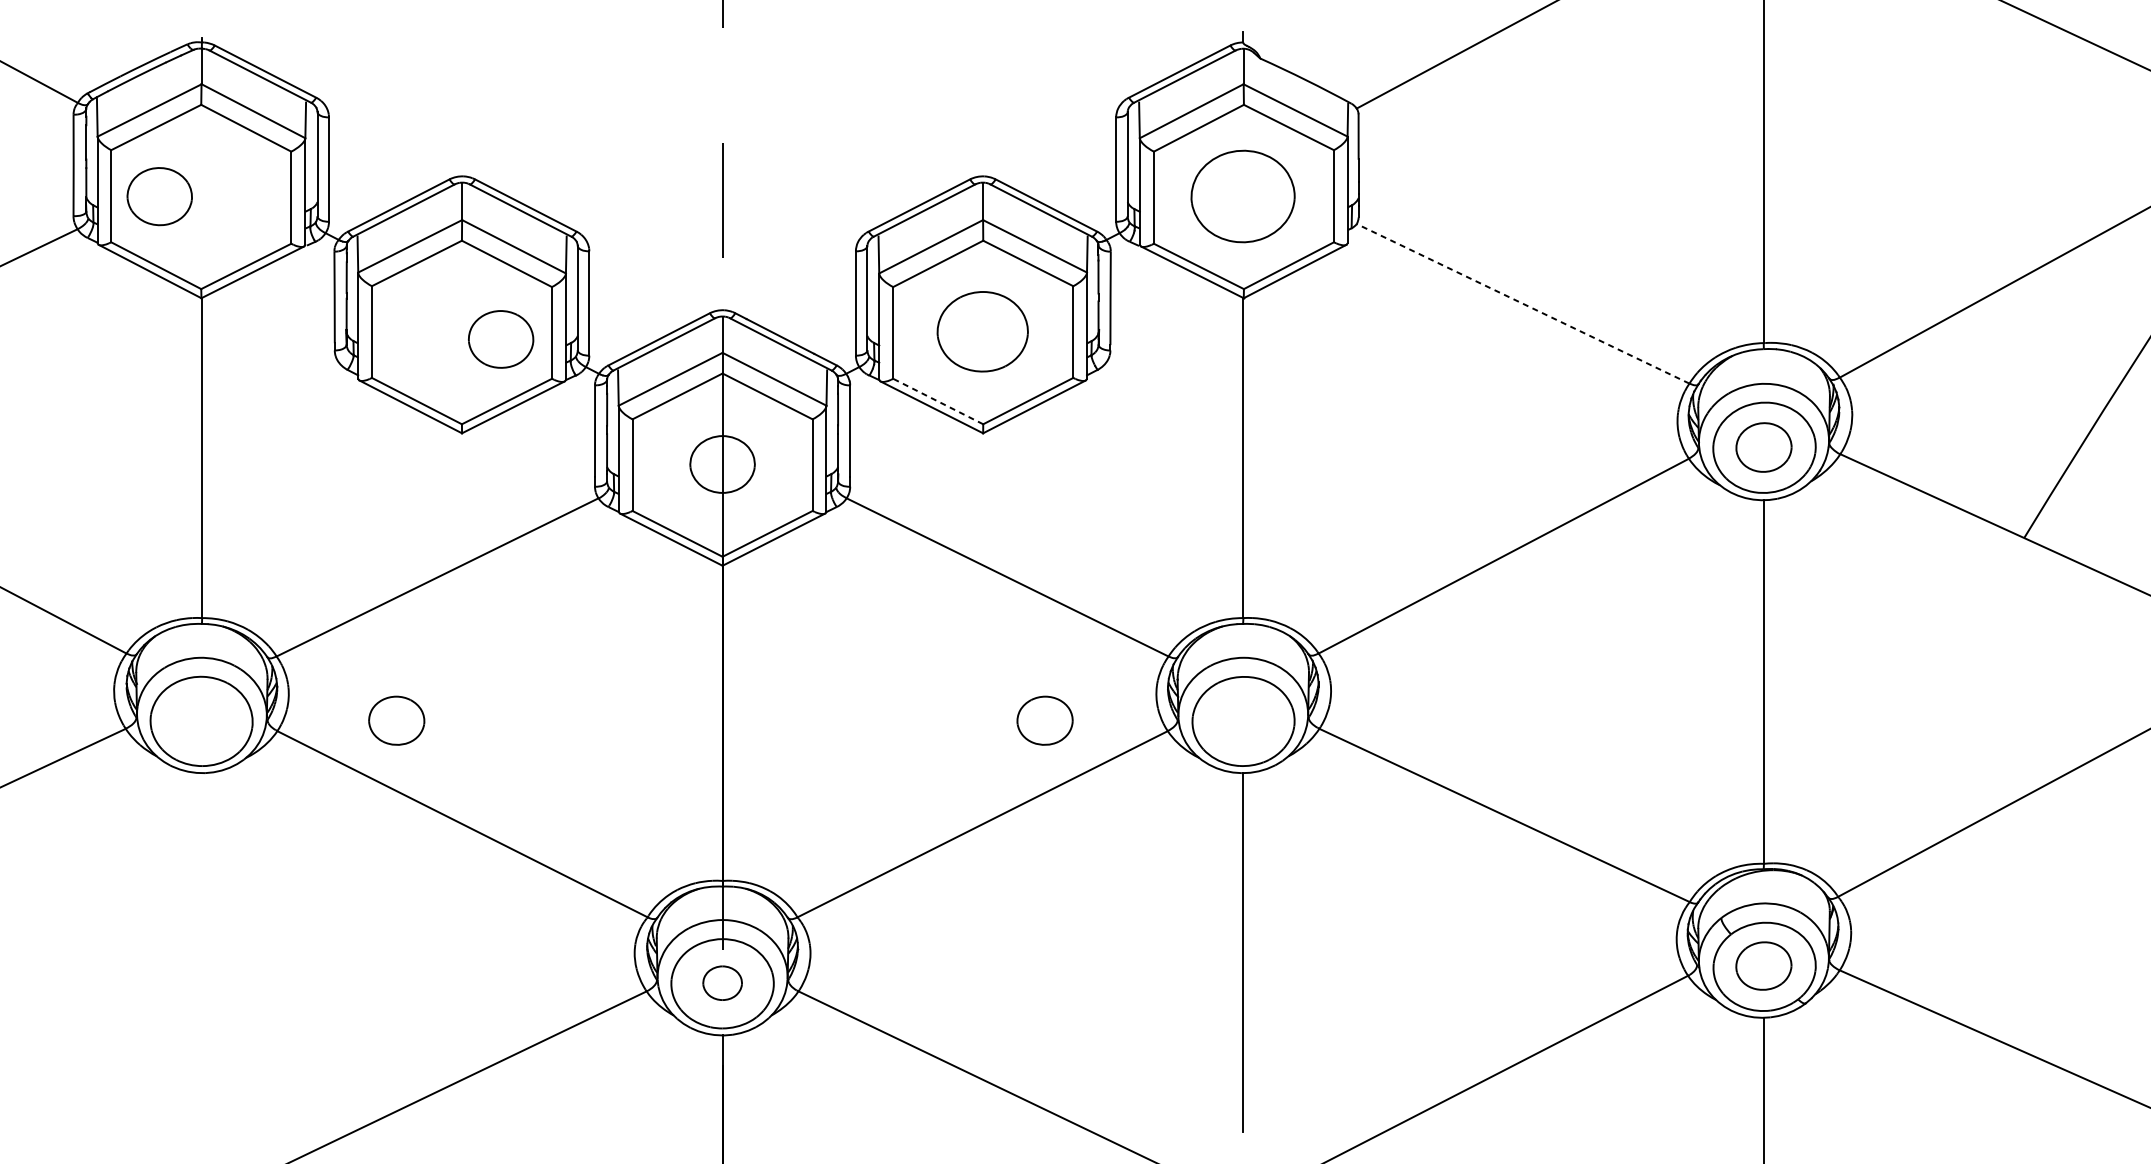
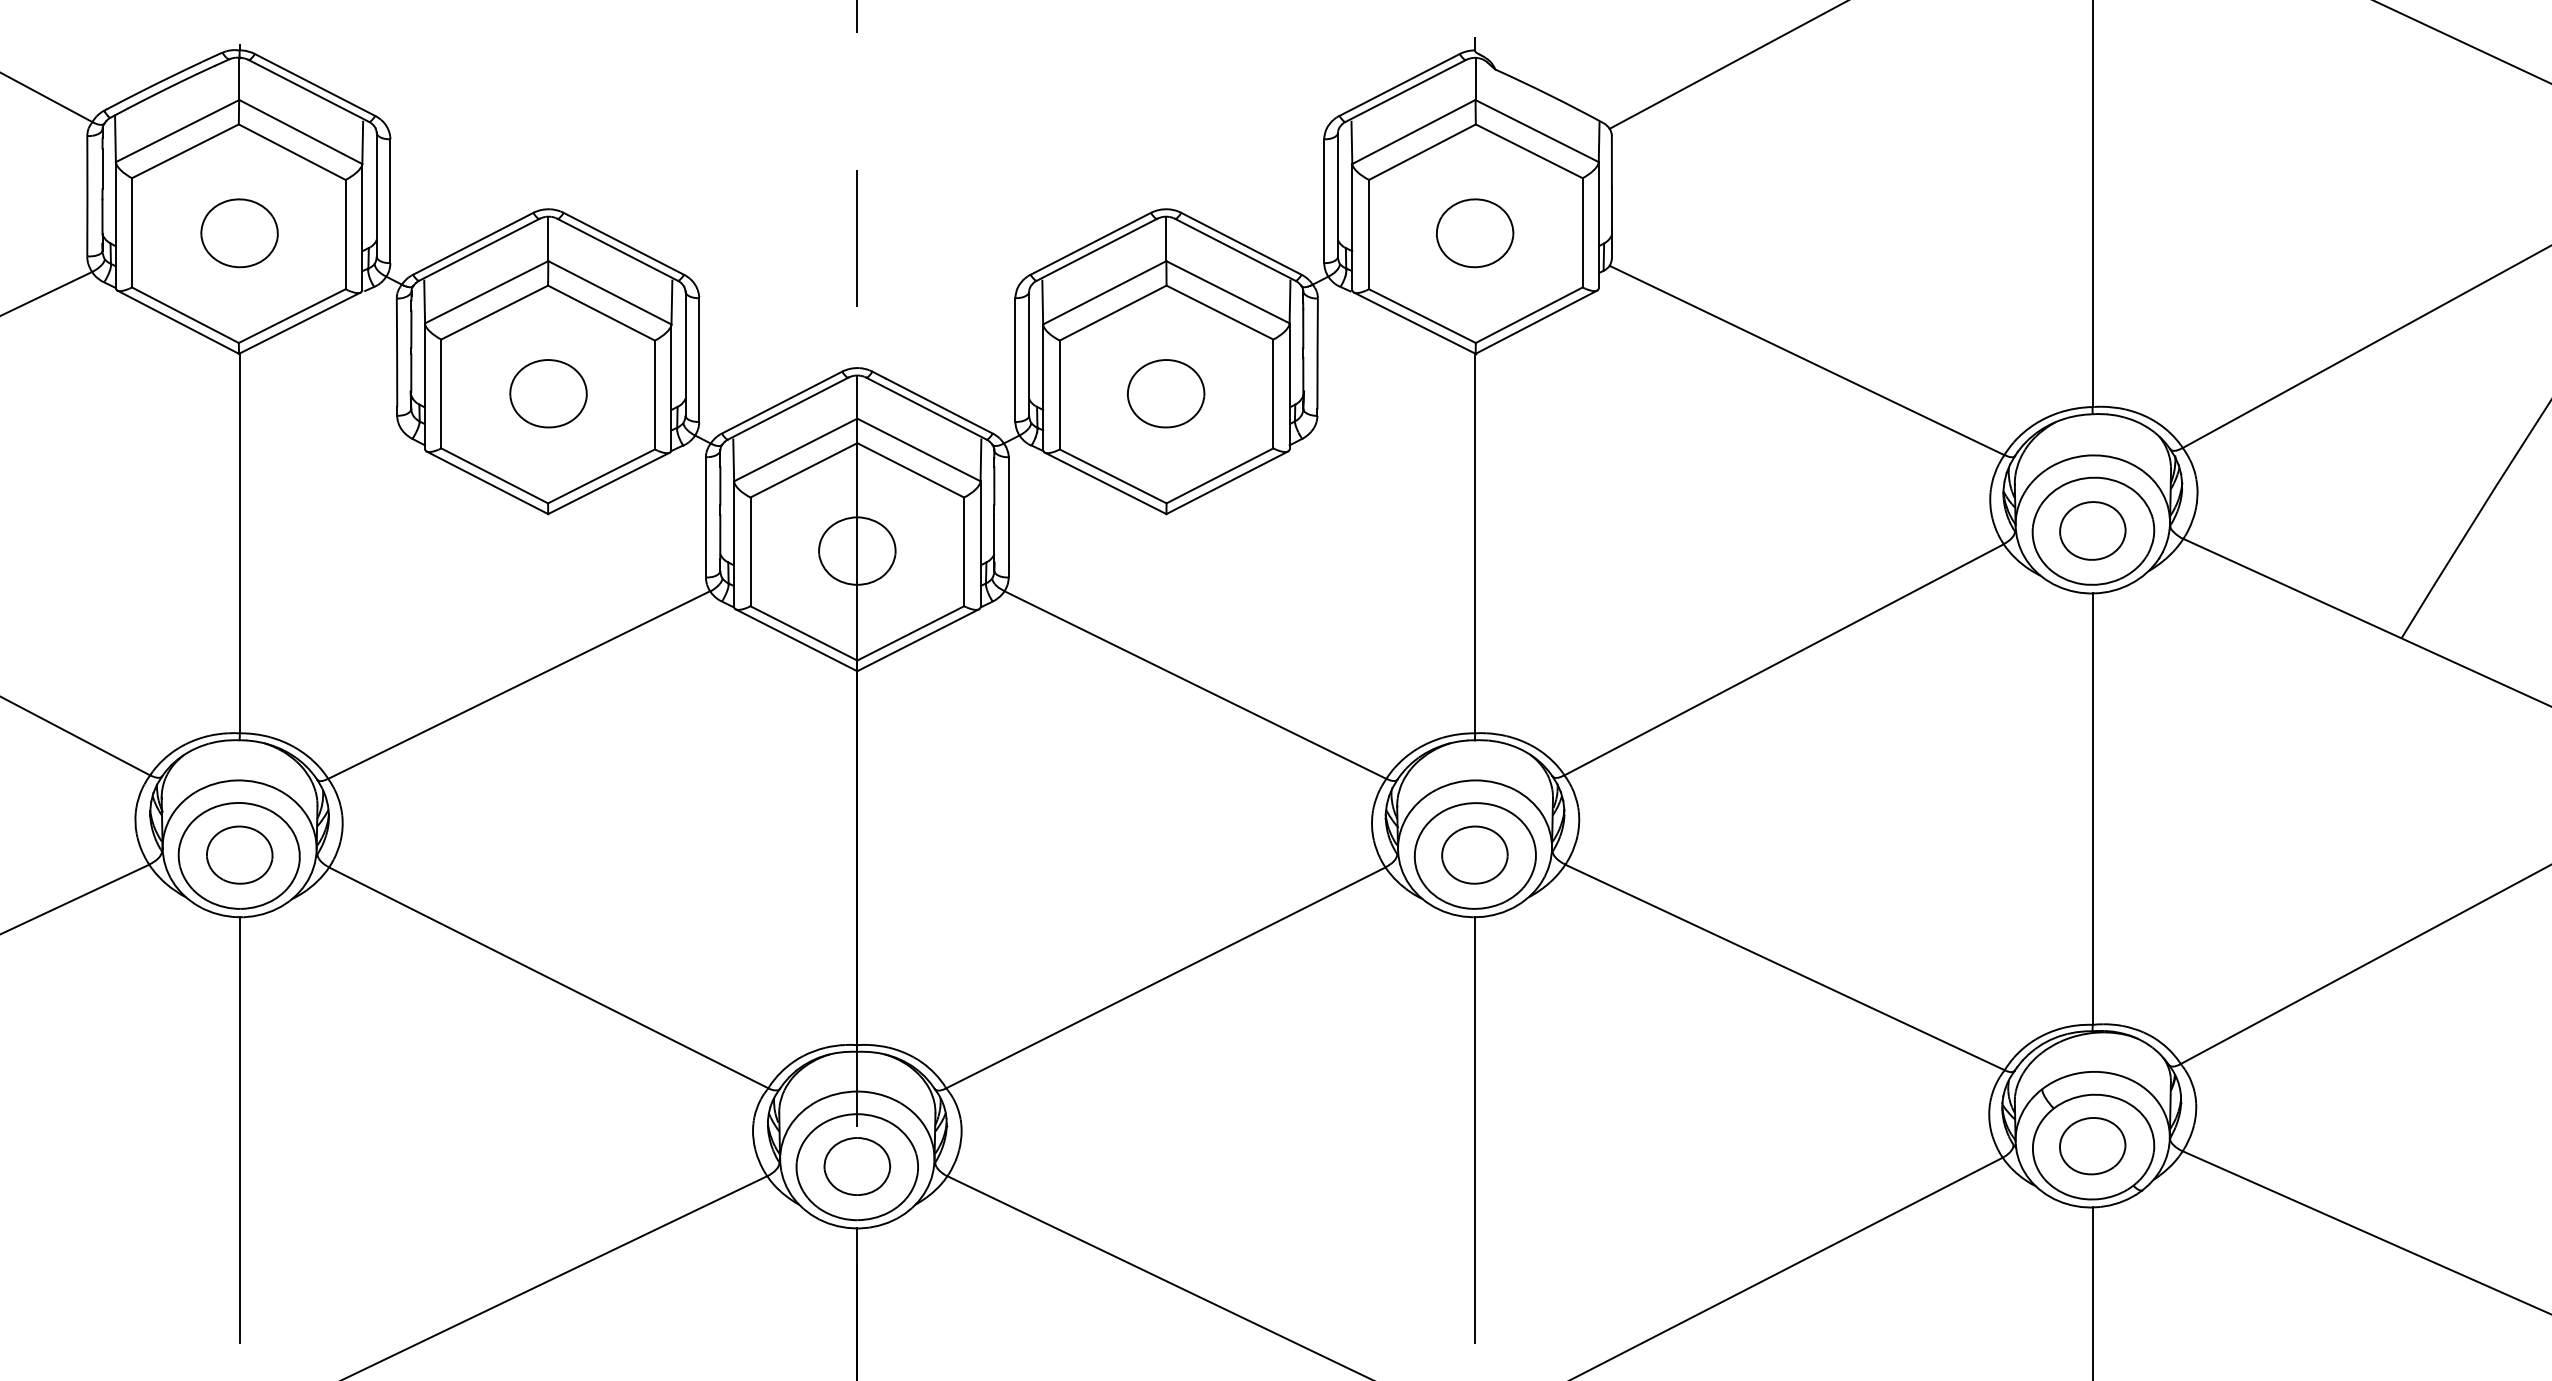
part: (159, 196) -> (239, 233), moved
part: (1243, 196) -> (1475, 233), size x0.62
line: (1523, 303) -> (1807, 360), dashed -> solid
part: (983, 331) -> (1166, 393), size x0.71
part: (501, 339) -> (548, 393), moved
line: (938, 401) -> (1113, 476), dashed -> solid
part: (396, 720) -> (239, 854), moved
part: (1044, 720) -> (1474, 854), moved
line: (201, 952) -> (239, 1130), added
part: (722, 983) -> (857, 1166), size x1.43

